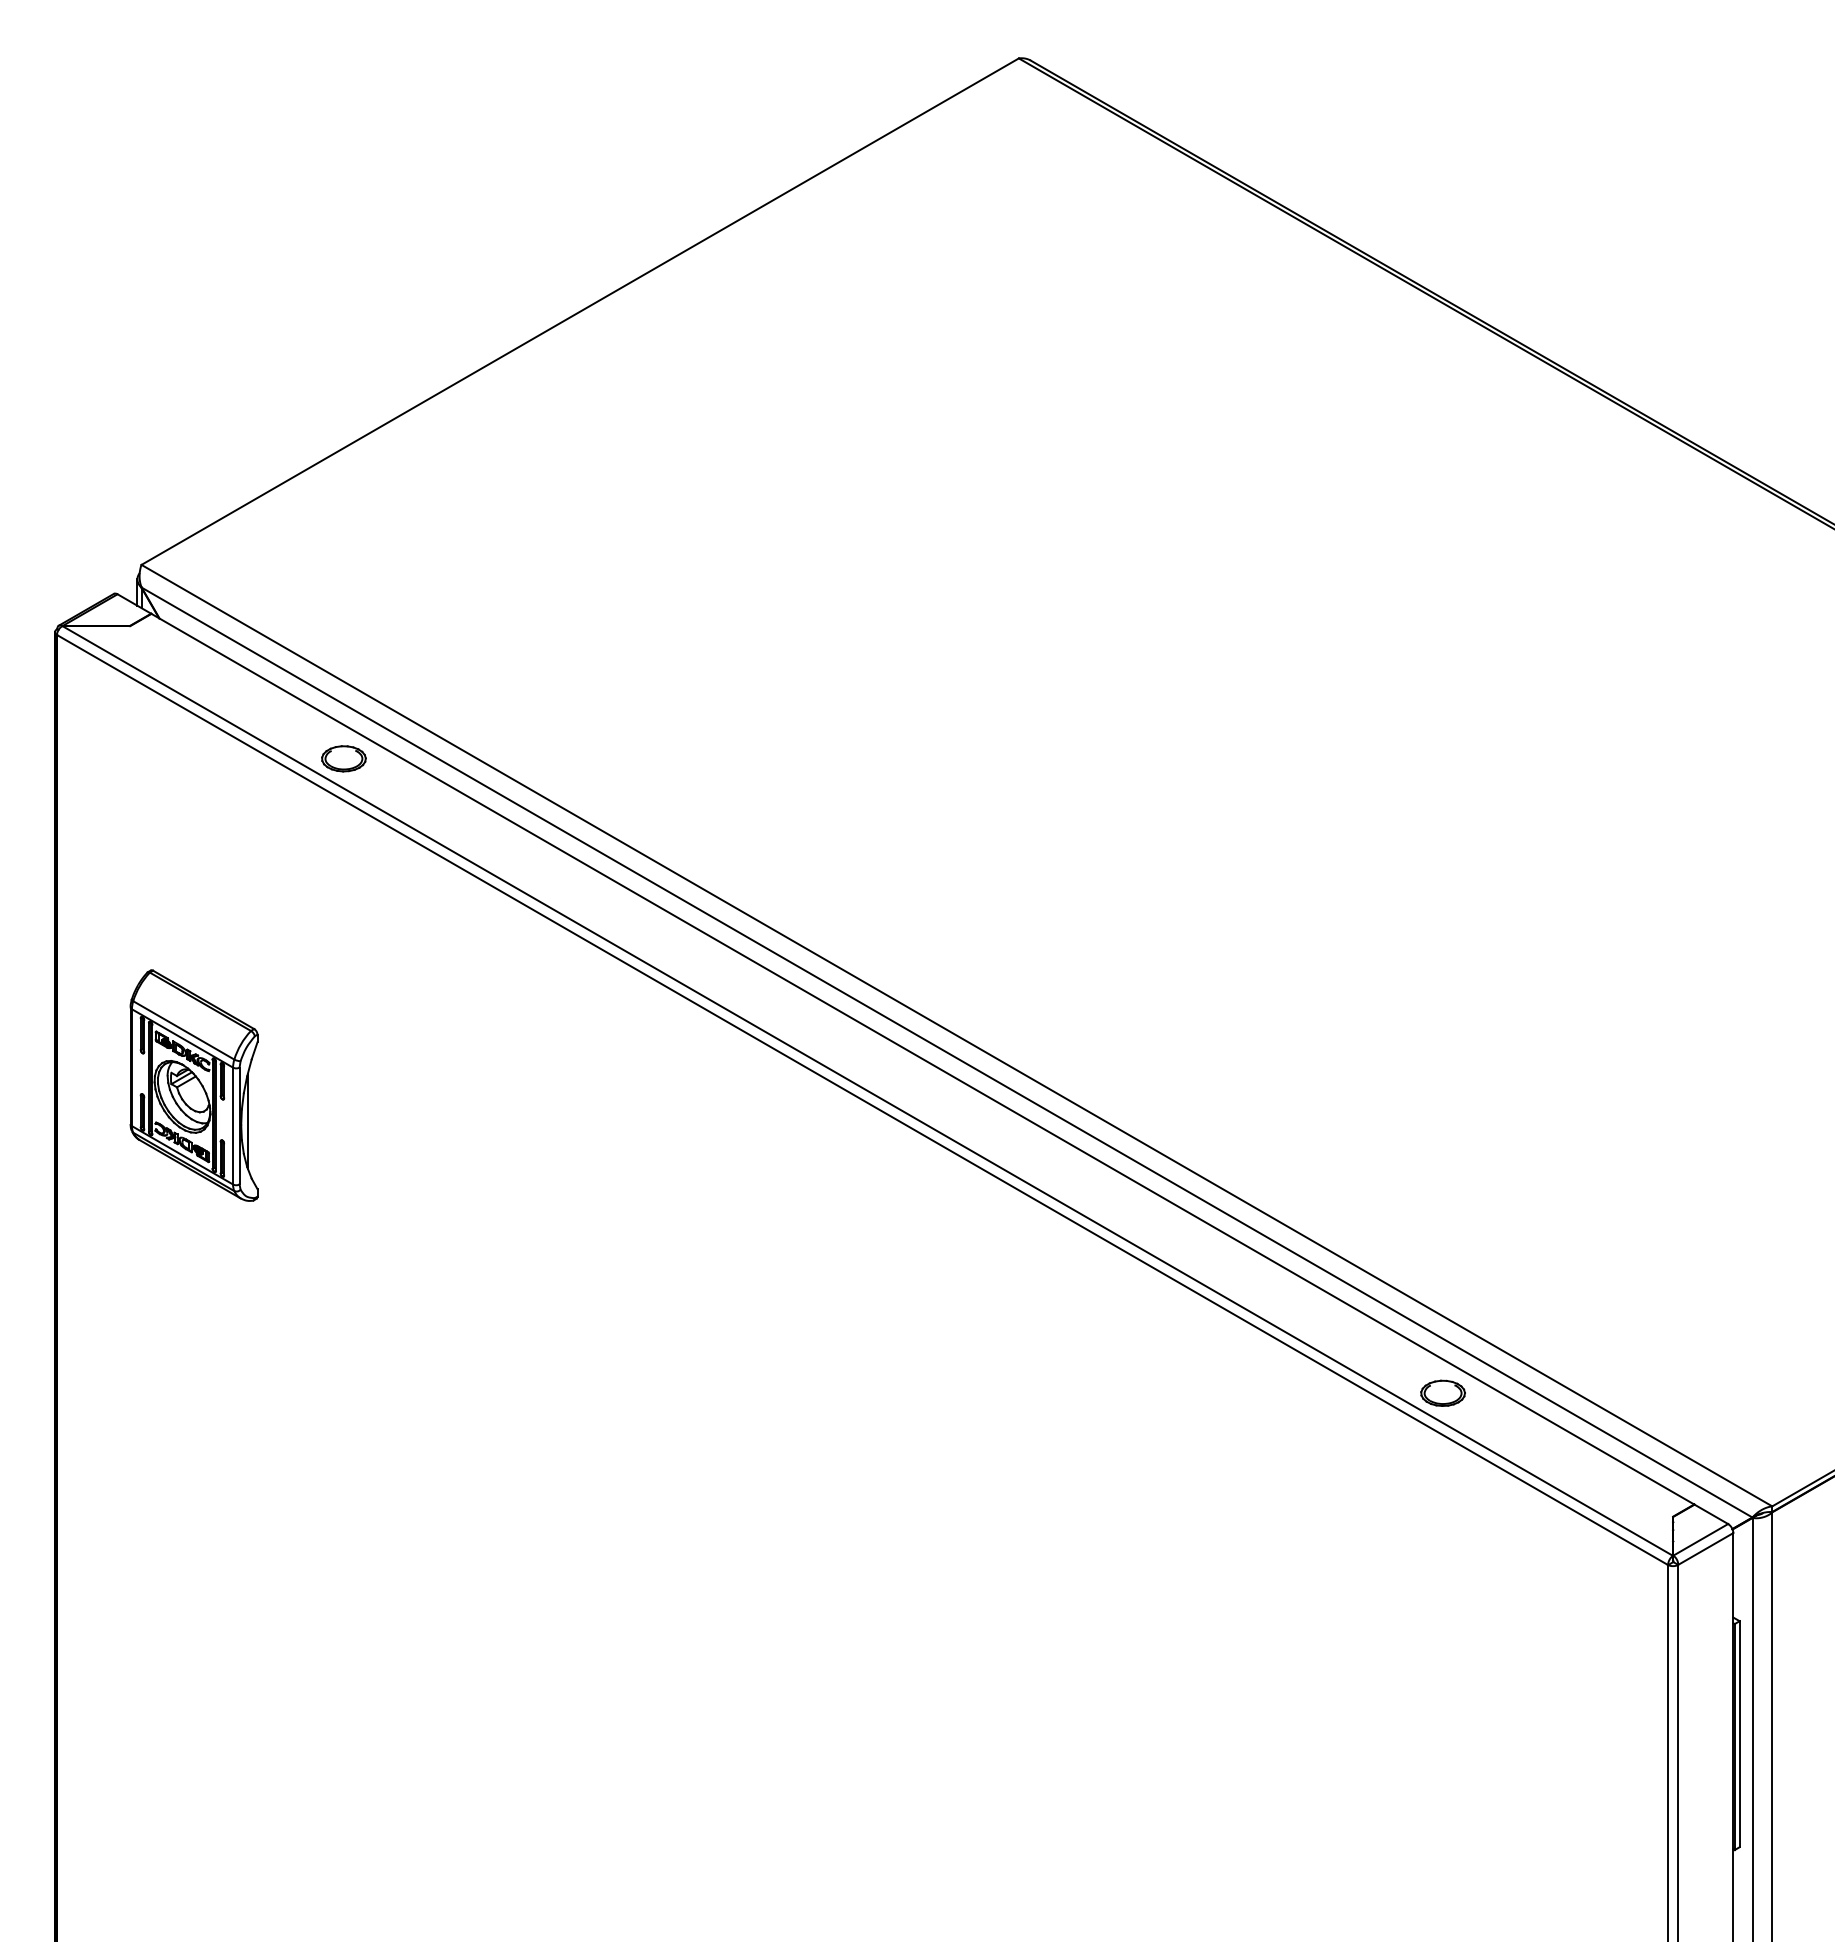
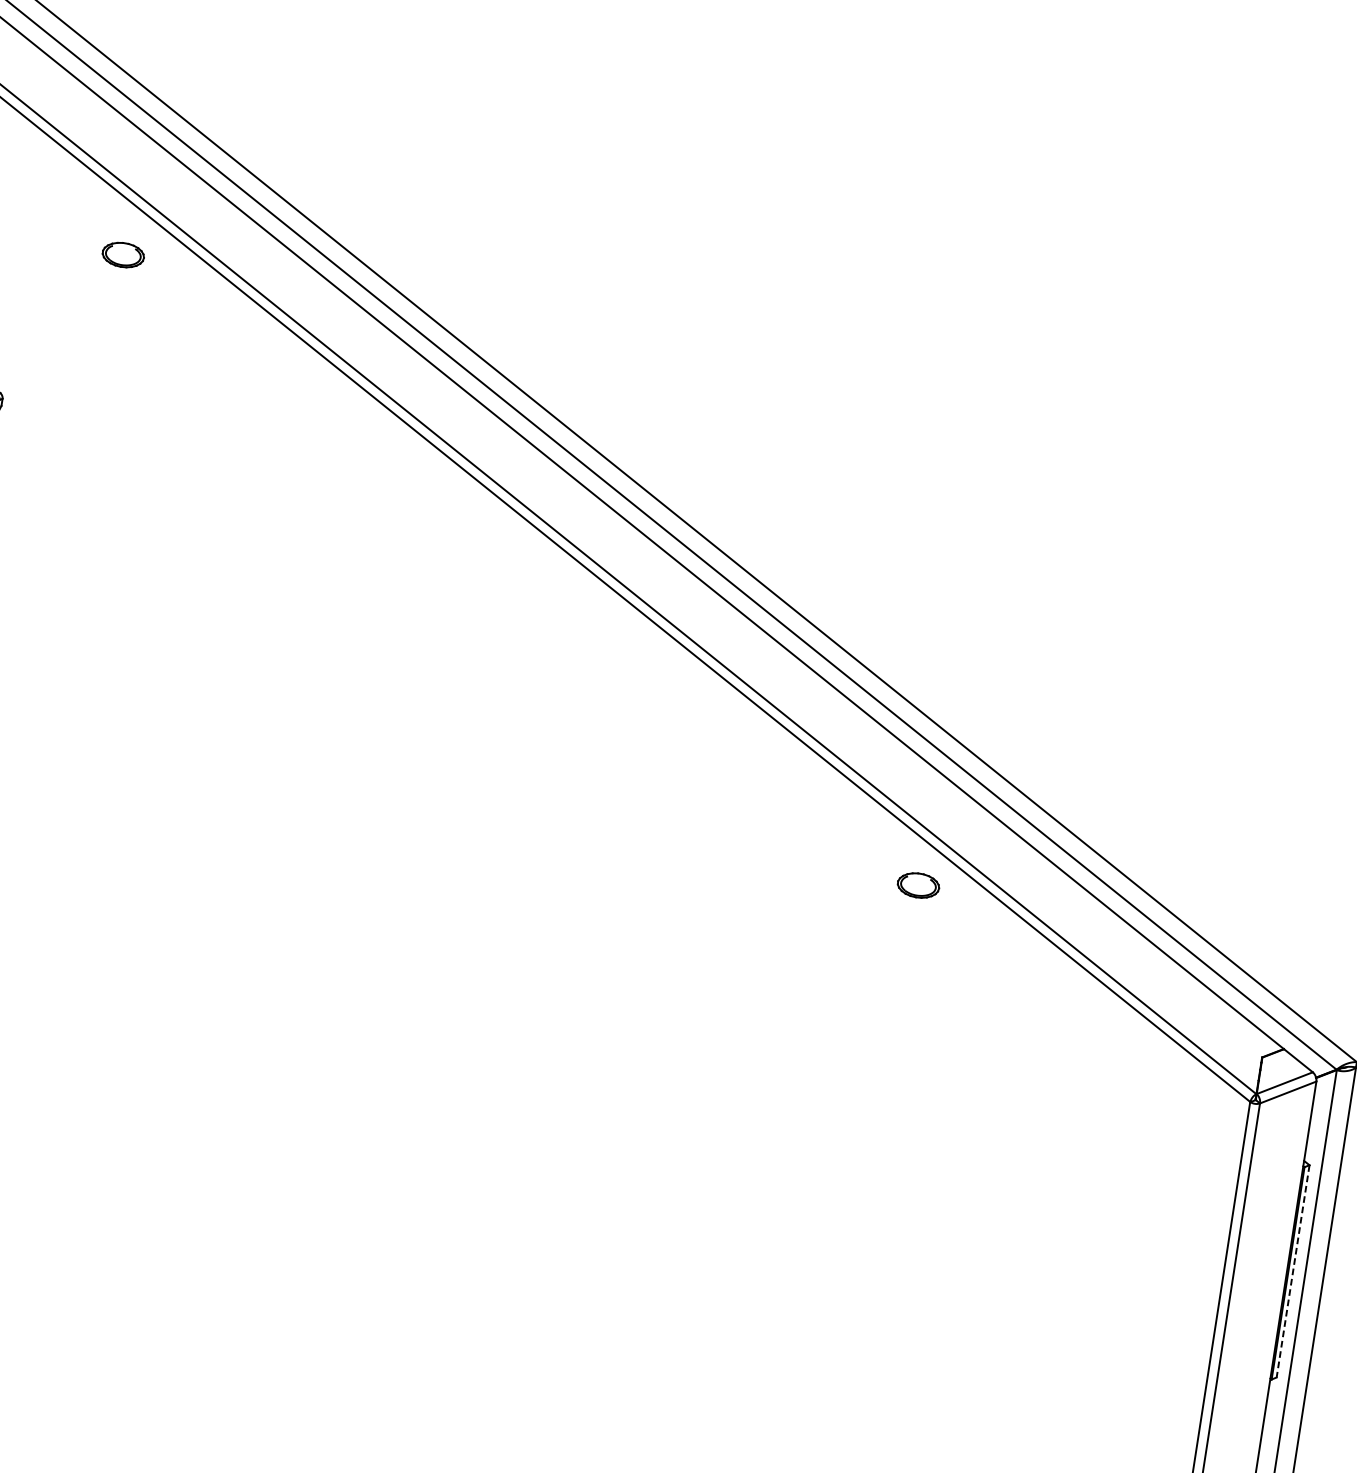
part: (343, 758) -> (122, 254), moved
part: (1442, 1392) -> (918, 884), moved
line: (1739, 1734) -> (1292, 1271), solid -> dashed

